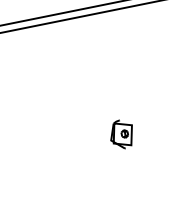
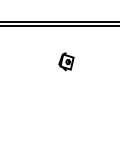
part: (121, 133) -> (66, 61), moved

